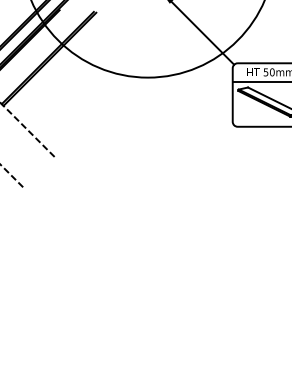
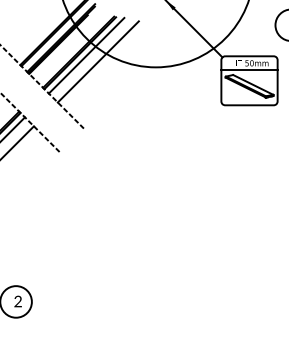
line: (57, 62) -> (86, 55), added
line: (72, 70) -> (97, 61), added

